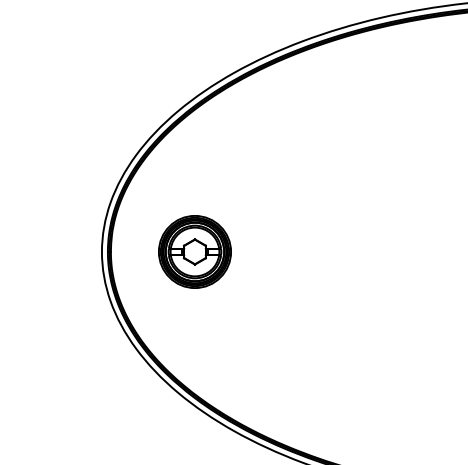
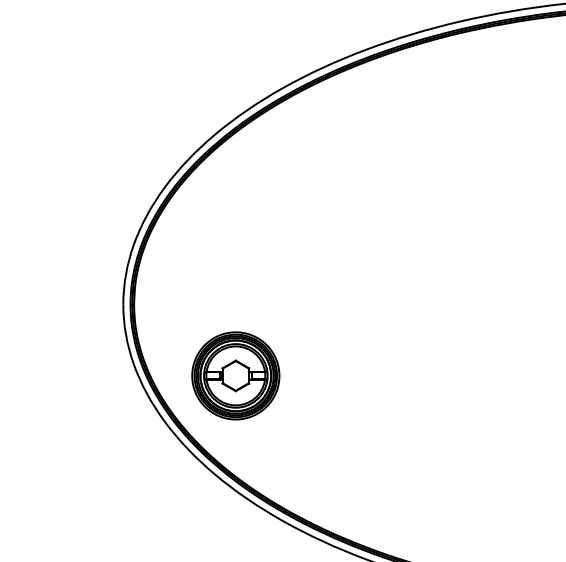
part: (194, 251) -> (235, 375), moved

